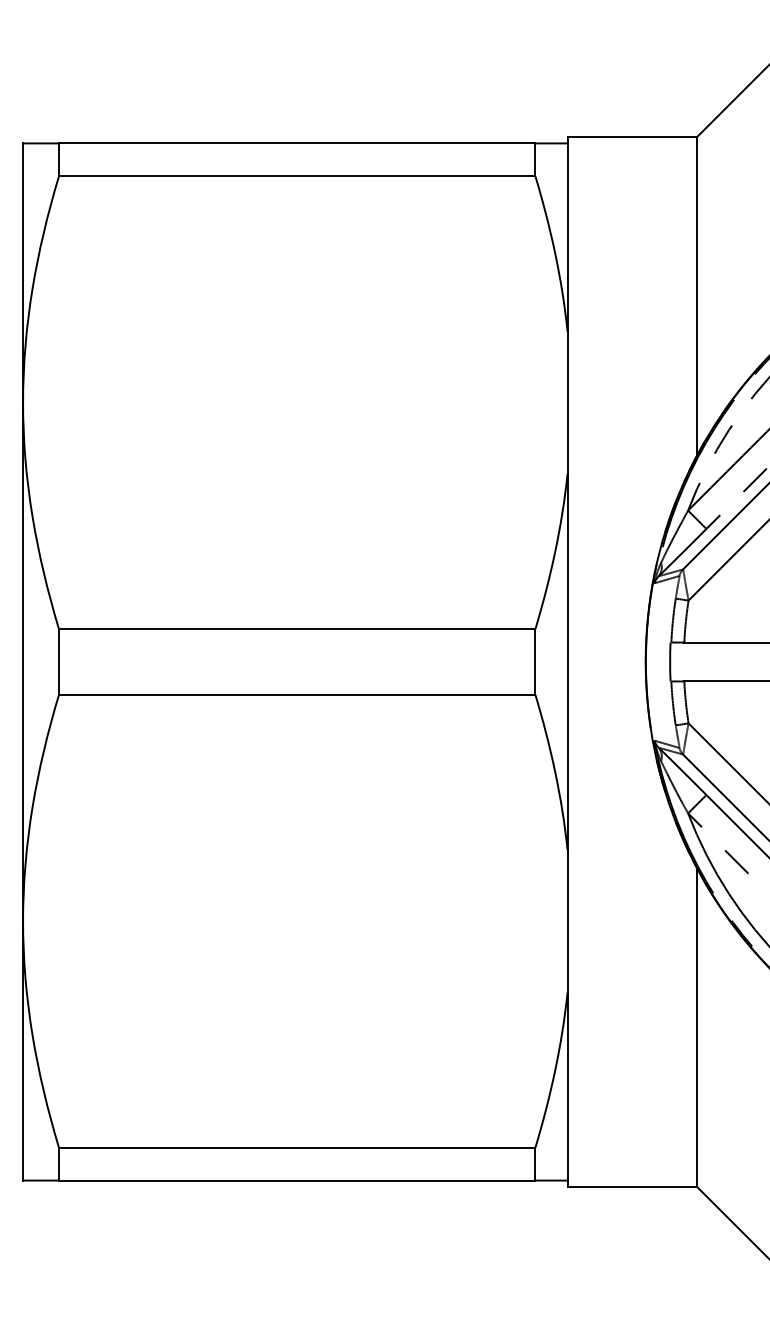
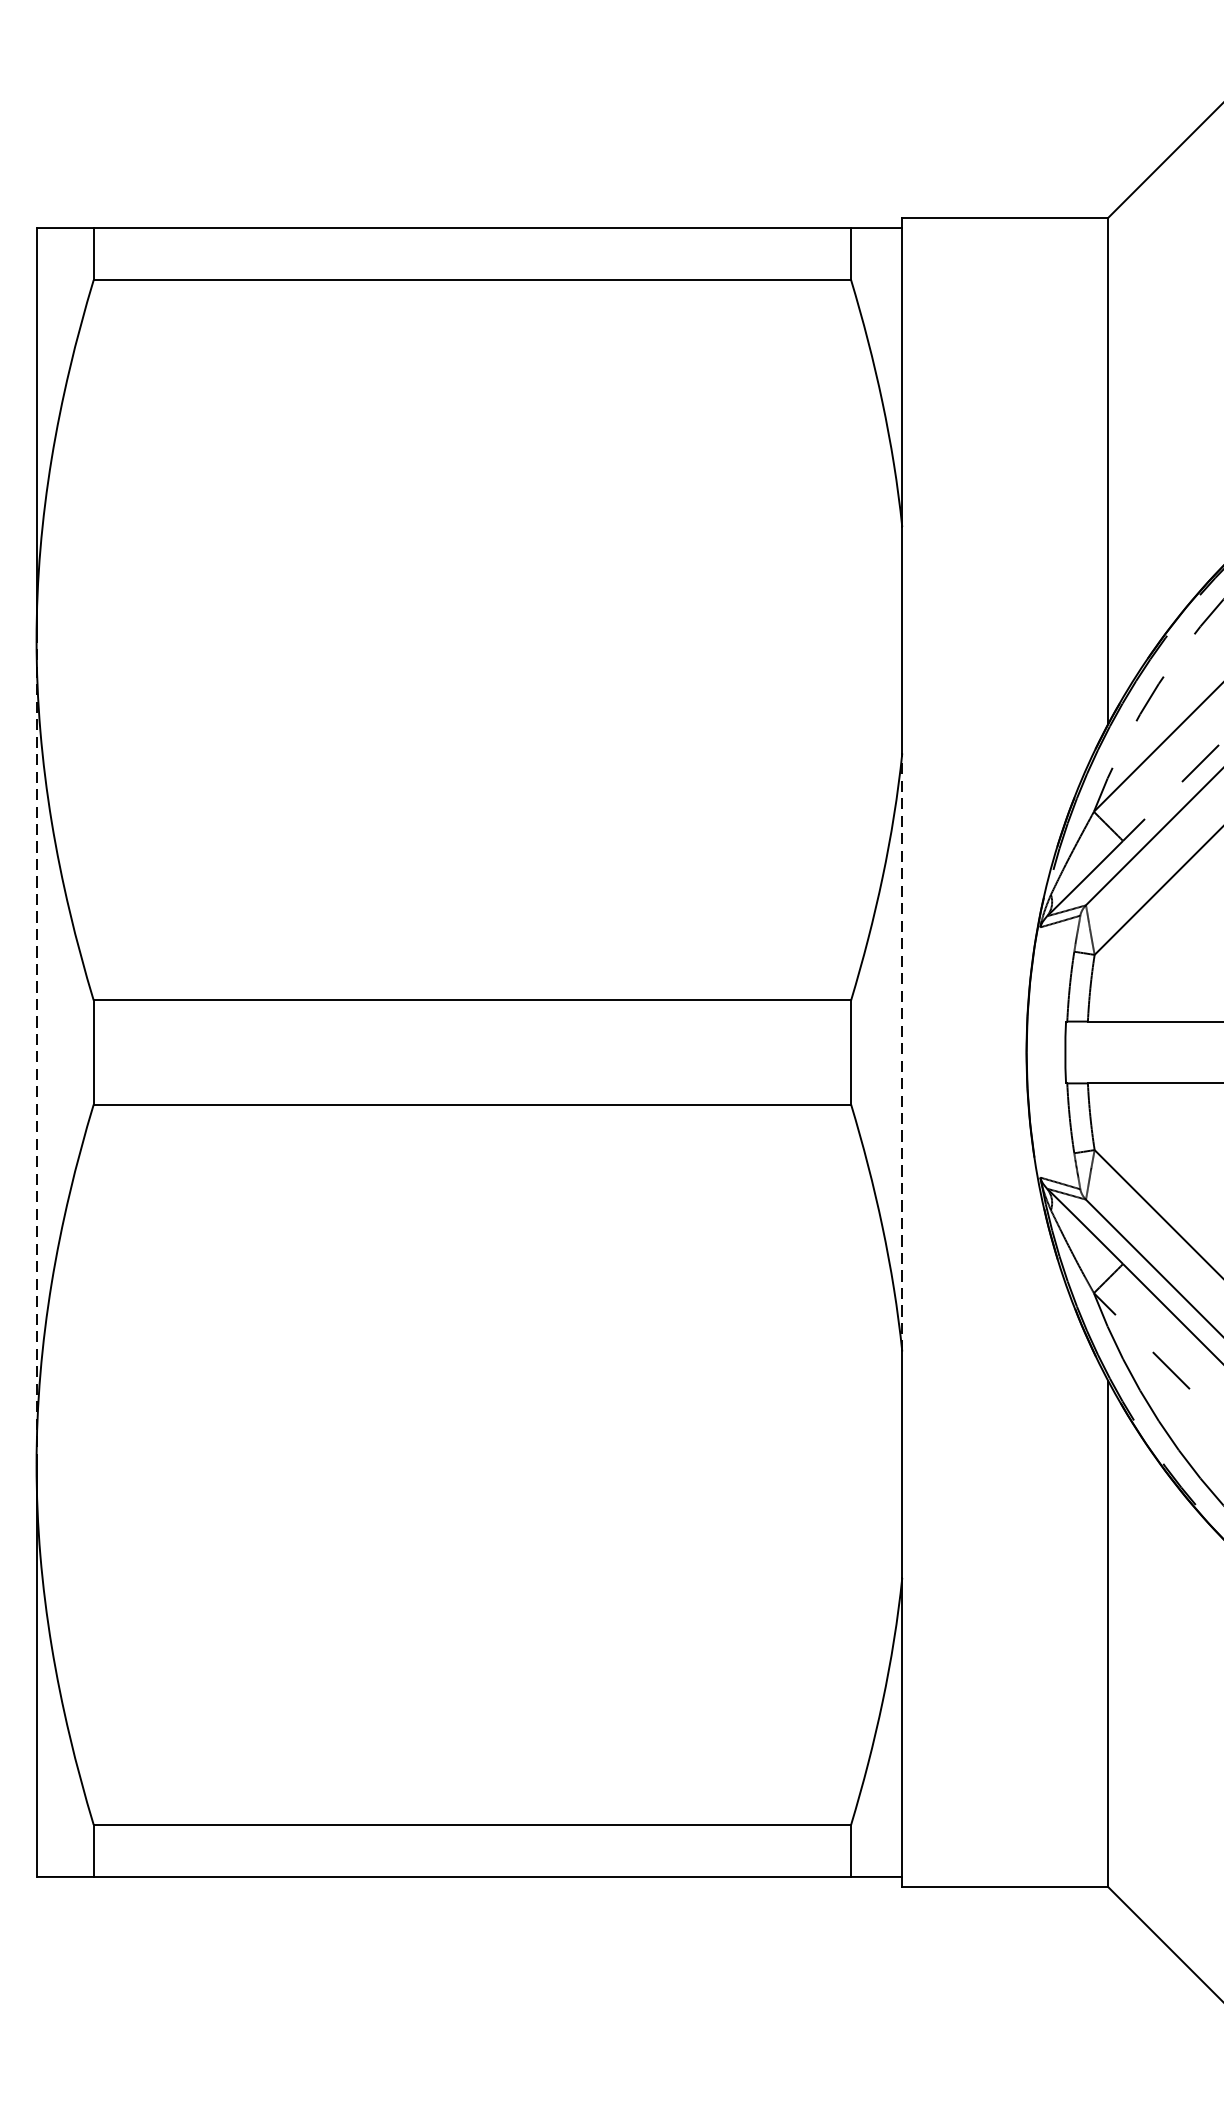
line: (23, 661) -> (37, 1051), solid -> dashed
line: (567, 661) -> (902, 1051), solid -> dashed

